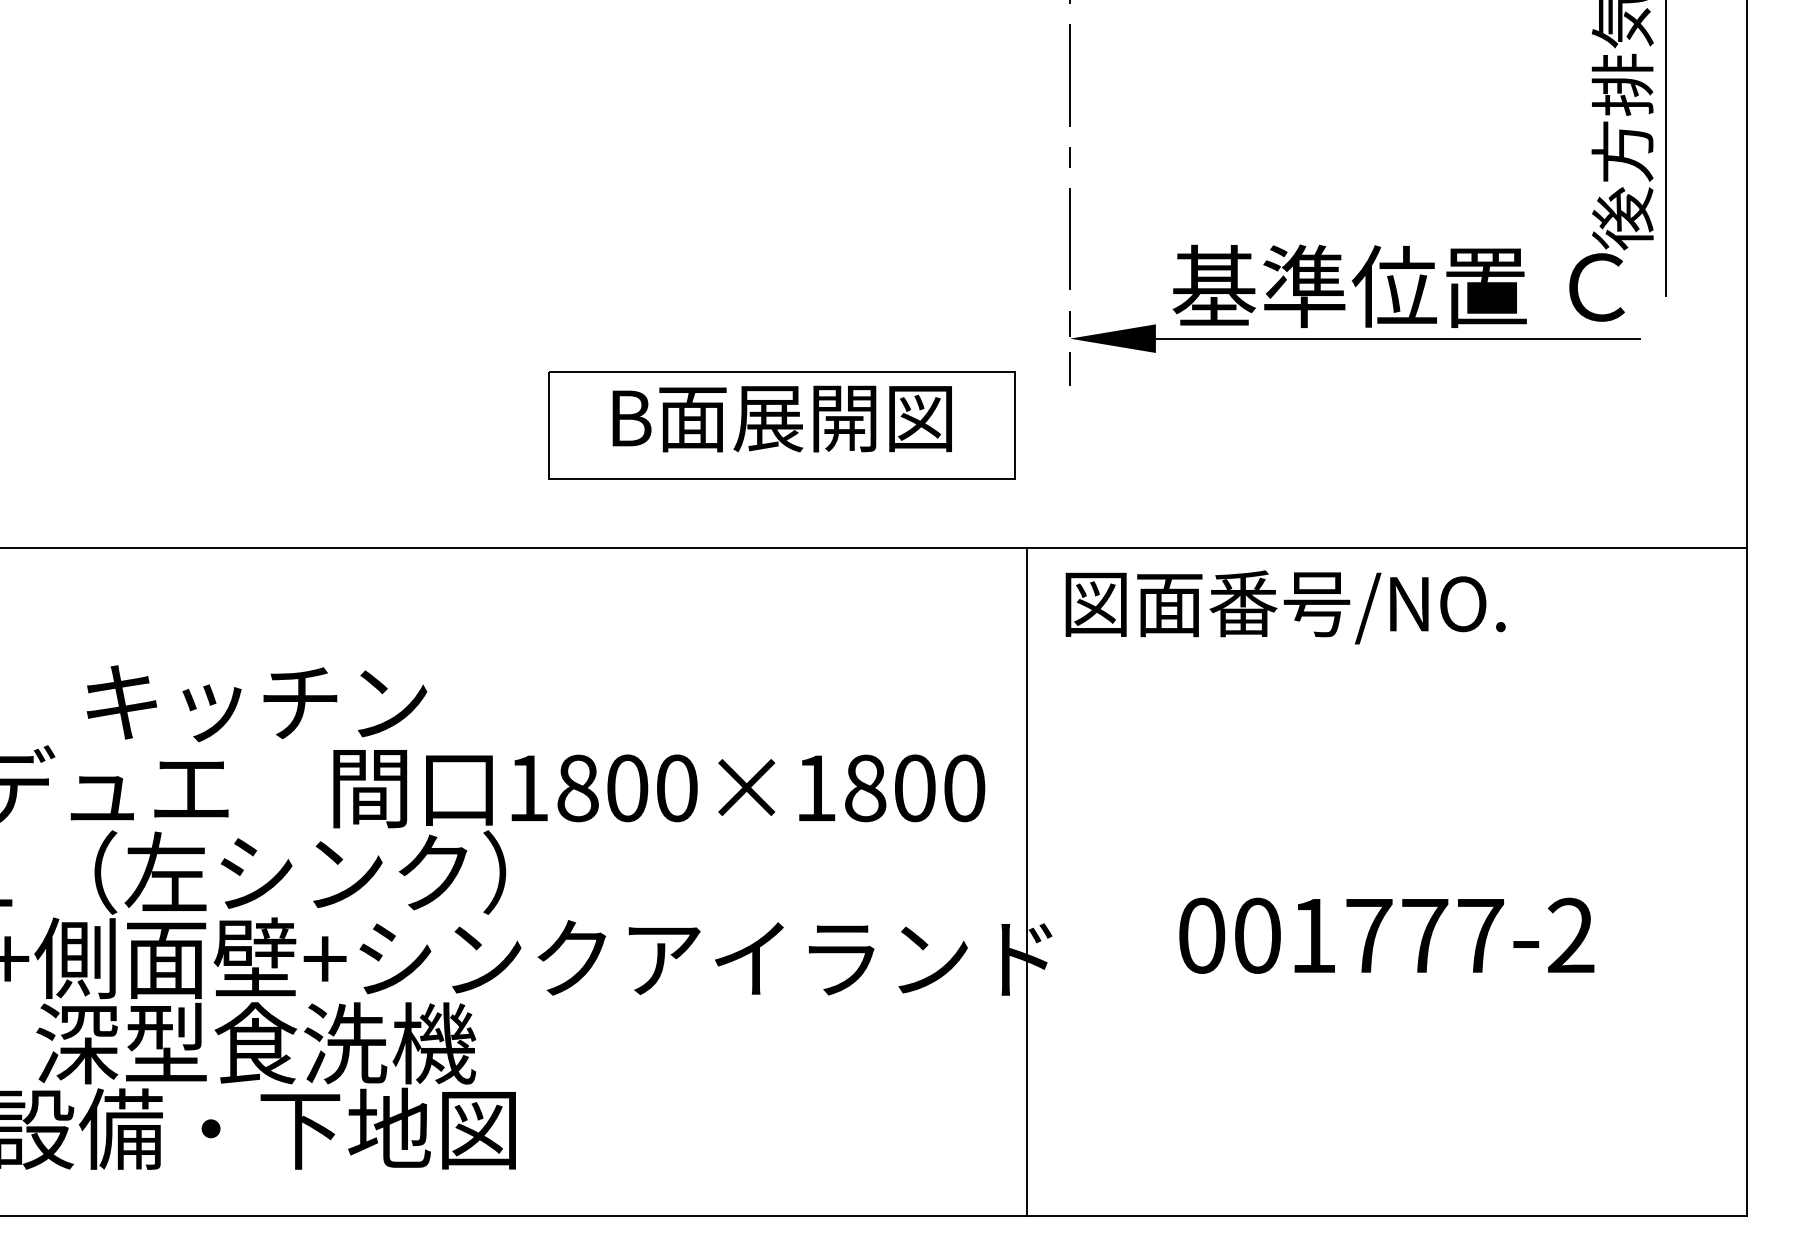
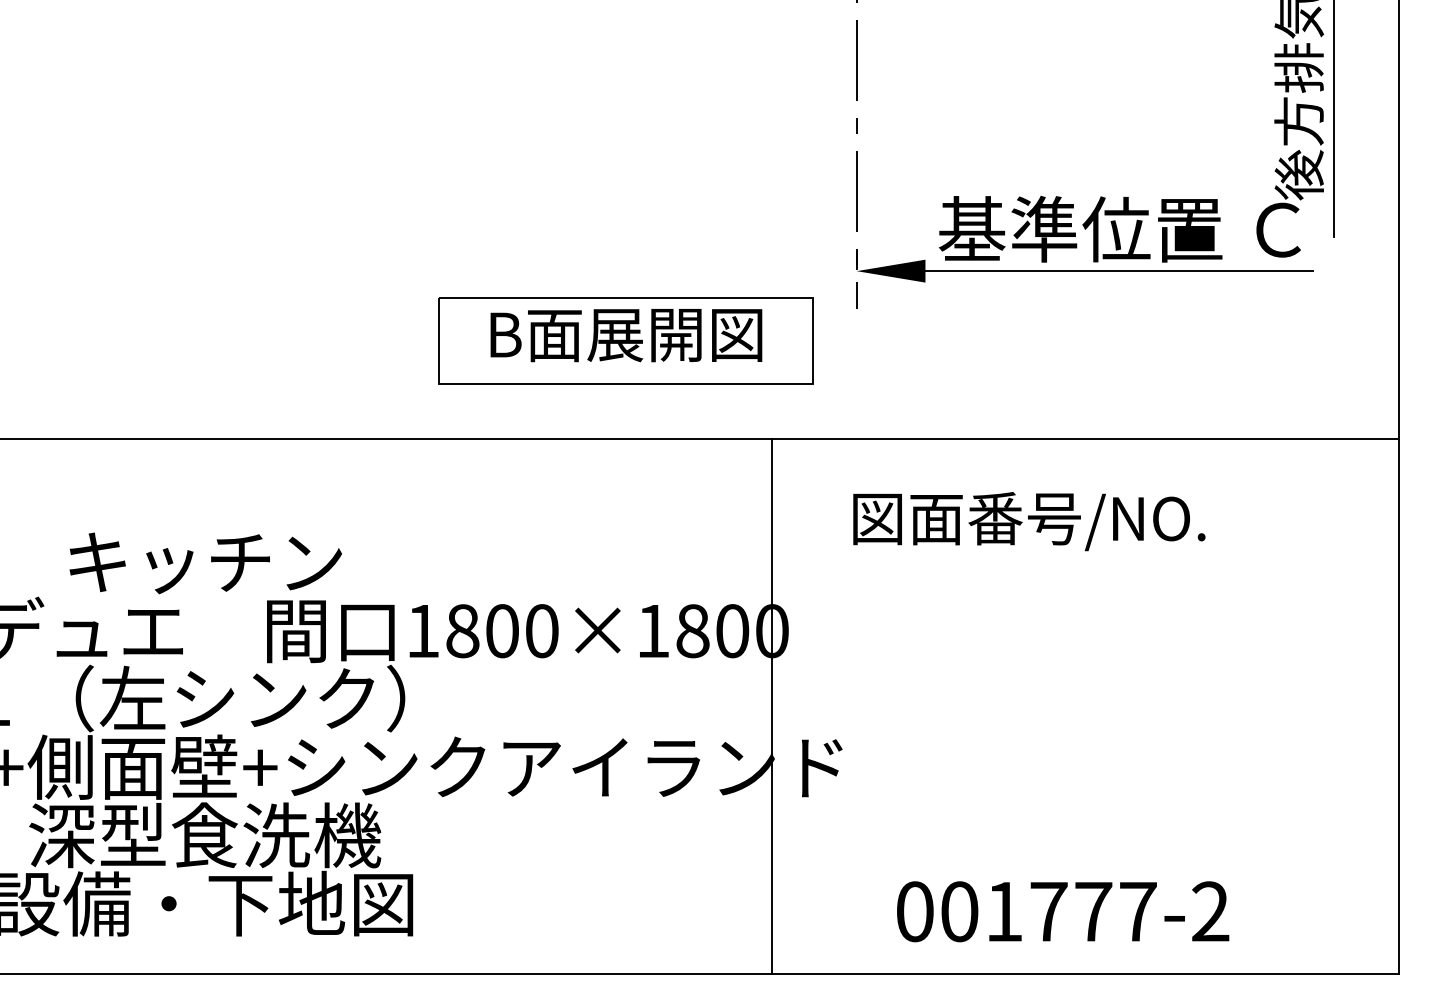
text: (1285, 607) -> (1029, 521), moved
line: (1026, 882) -> (771, 706), moved
text: (1386, 935) -> (1062, 911), moved

